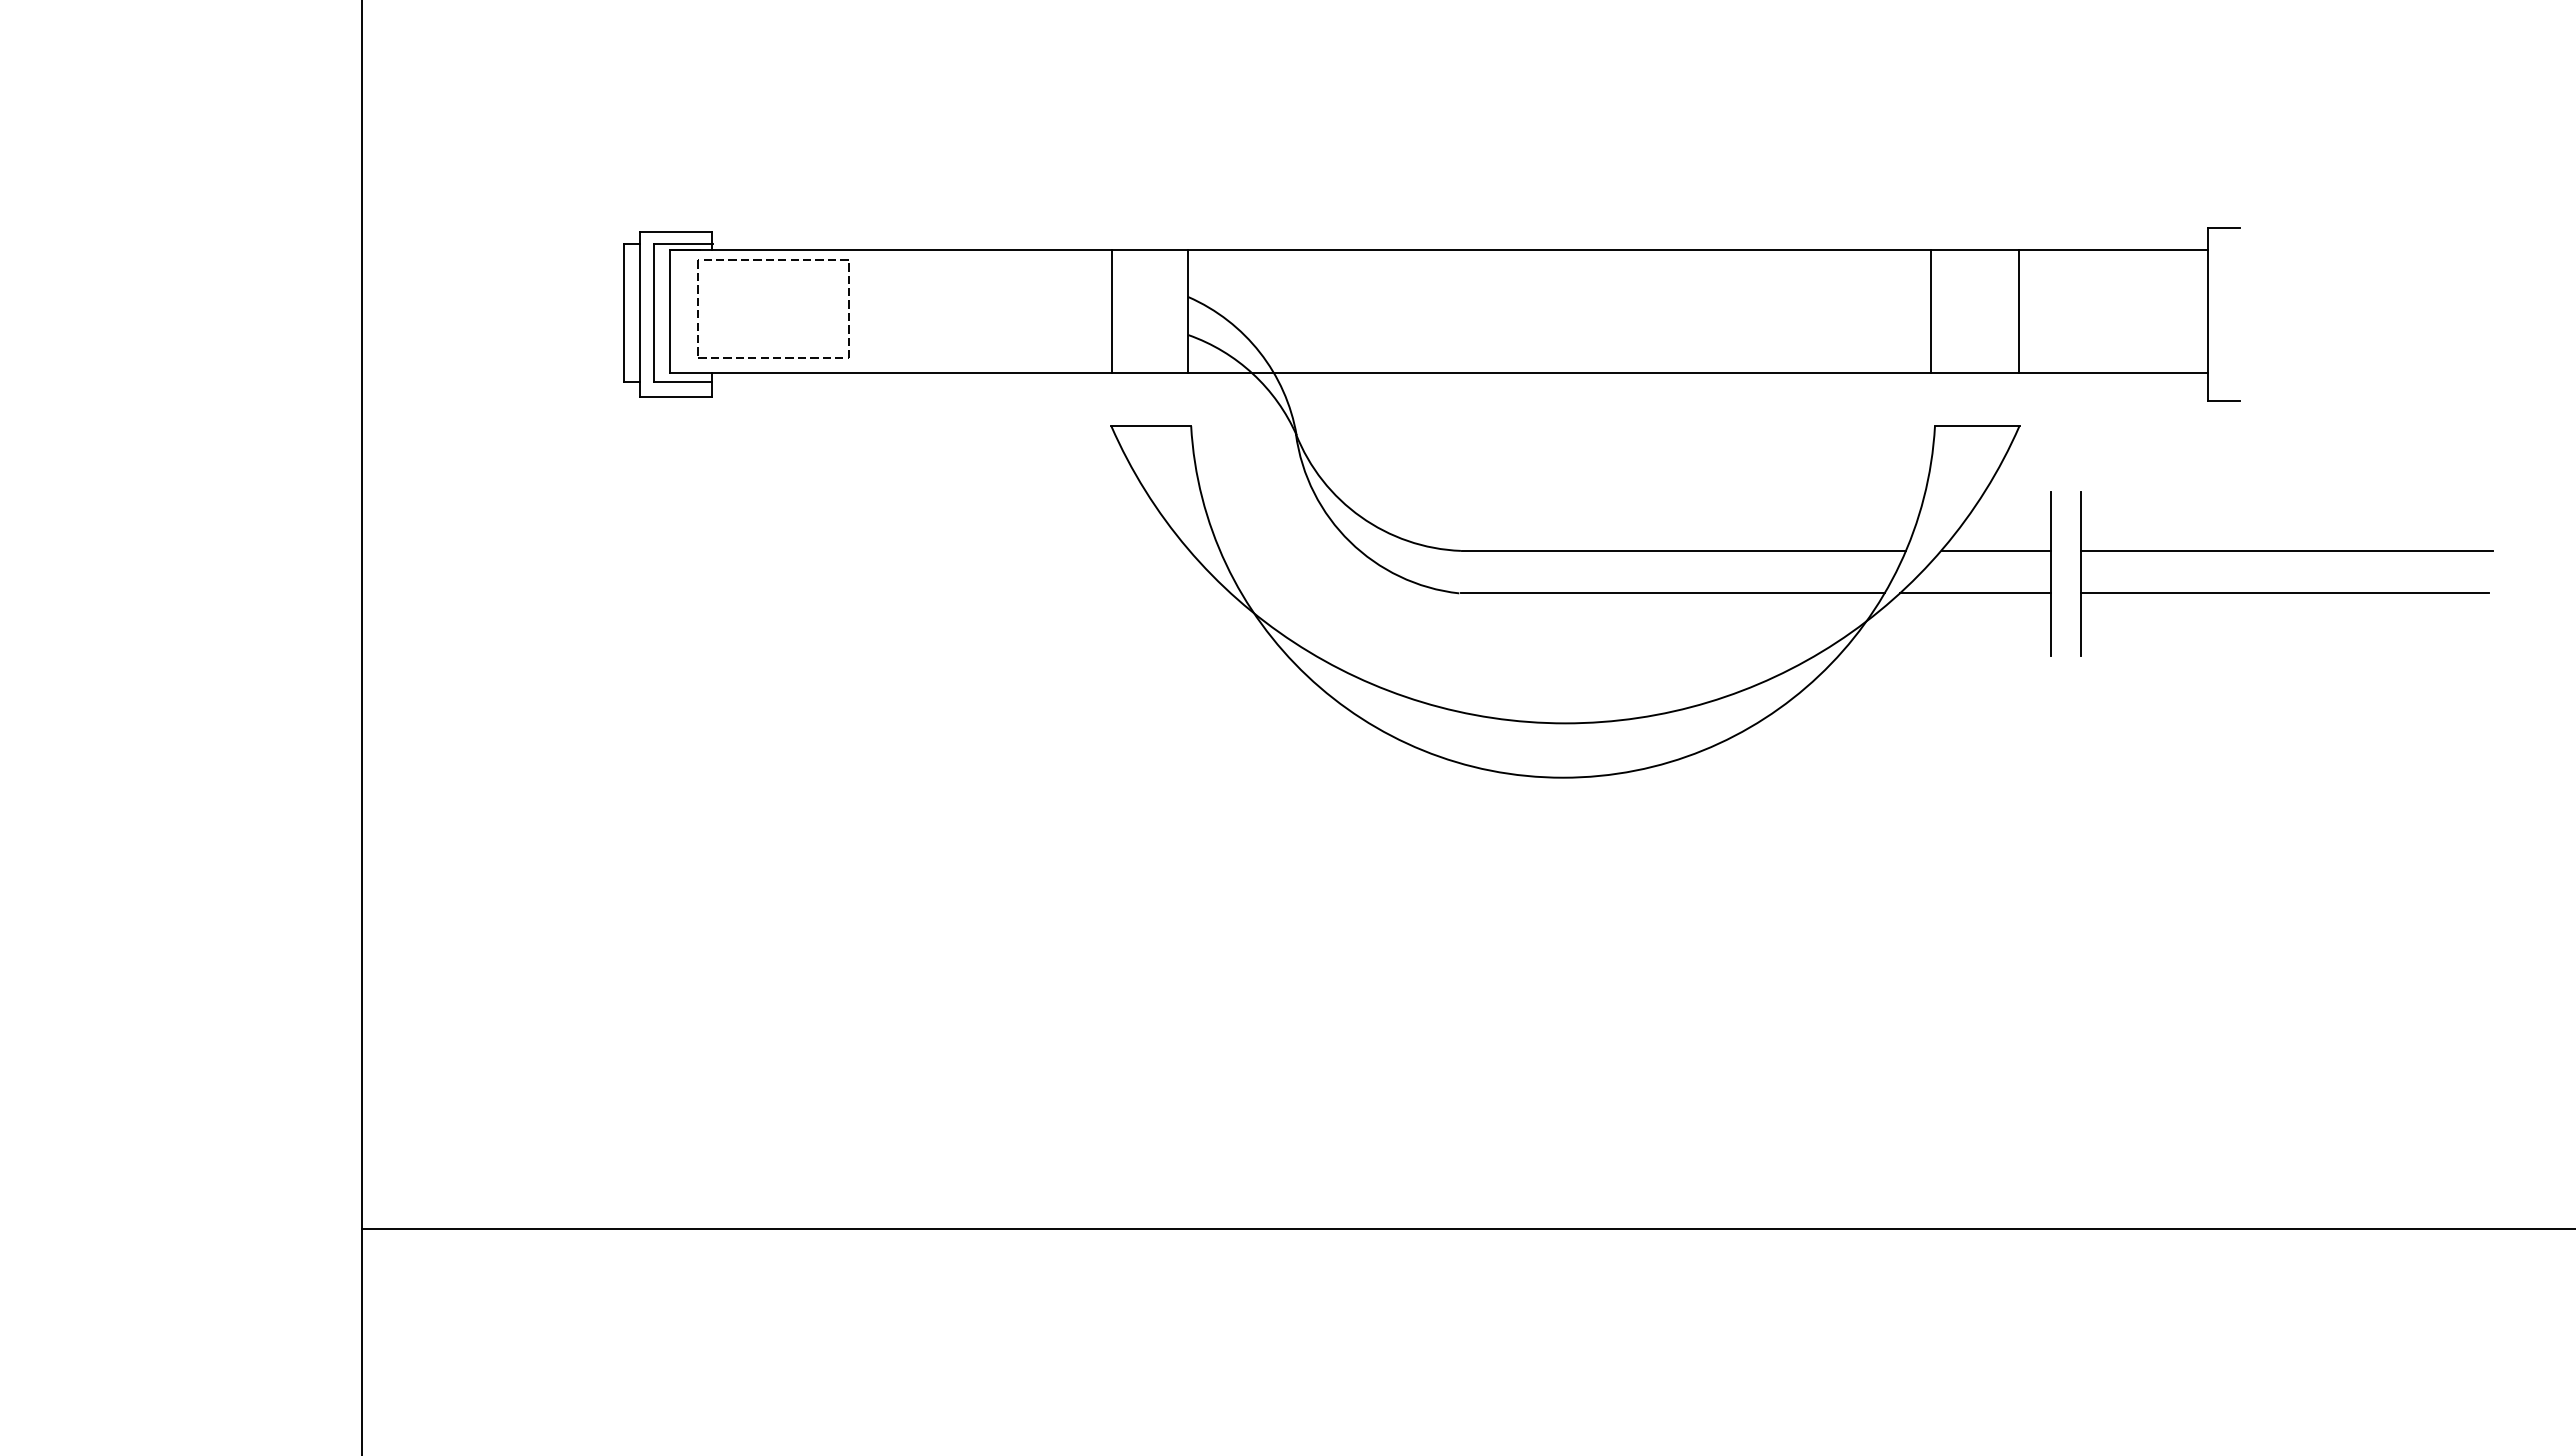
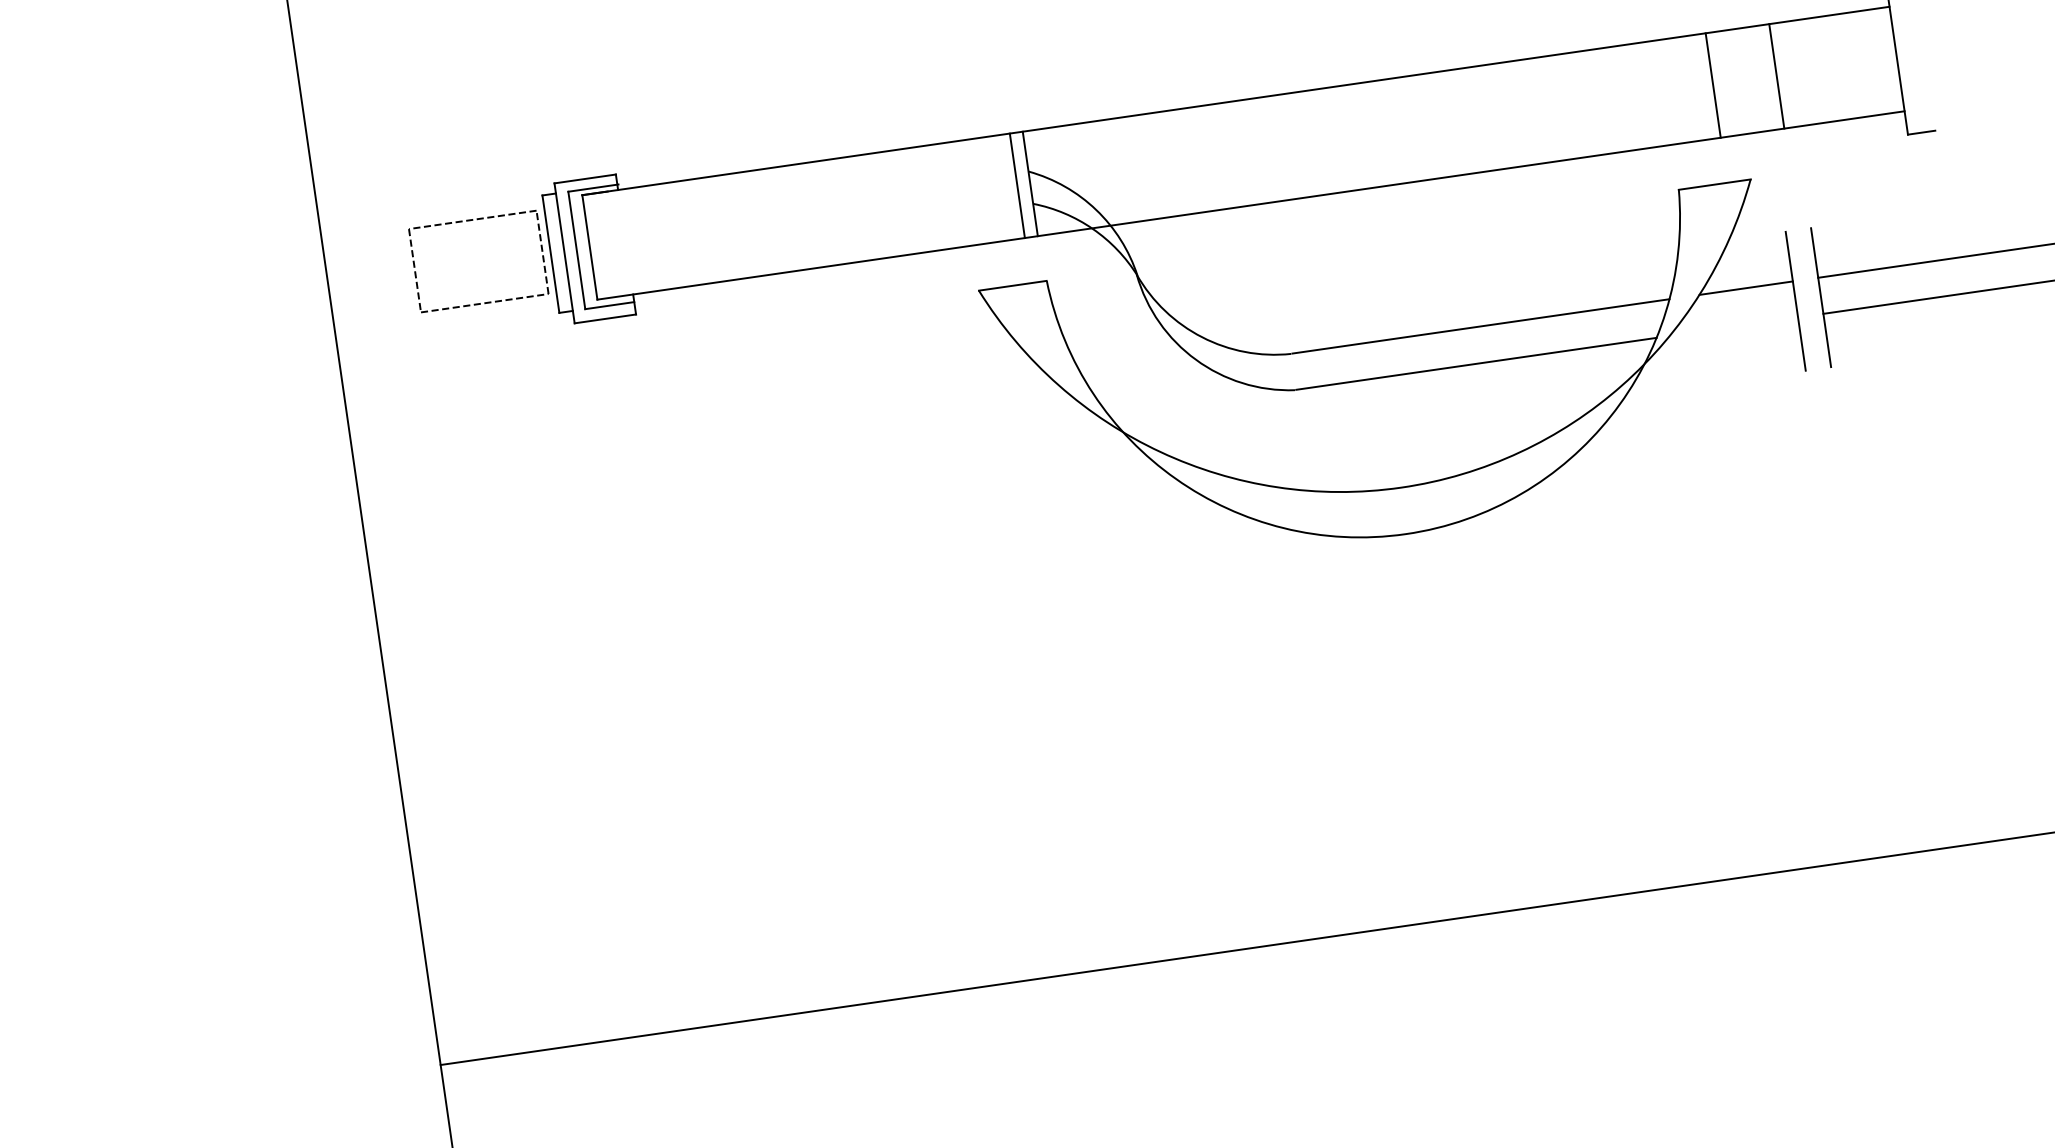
part: (773, 260) -> (472, 219), moved
line: (1112, 311) -> (1017, 185), moved
line: (1930, 311) -> (1712, 85), moved
line: (2018, 311) -> (1776, 76), moved
line: (1975, 593) -> (1733, 327), removed

